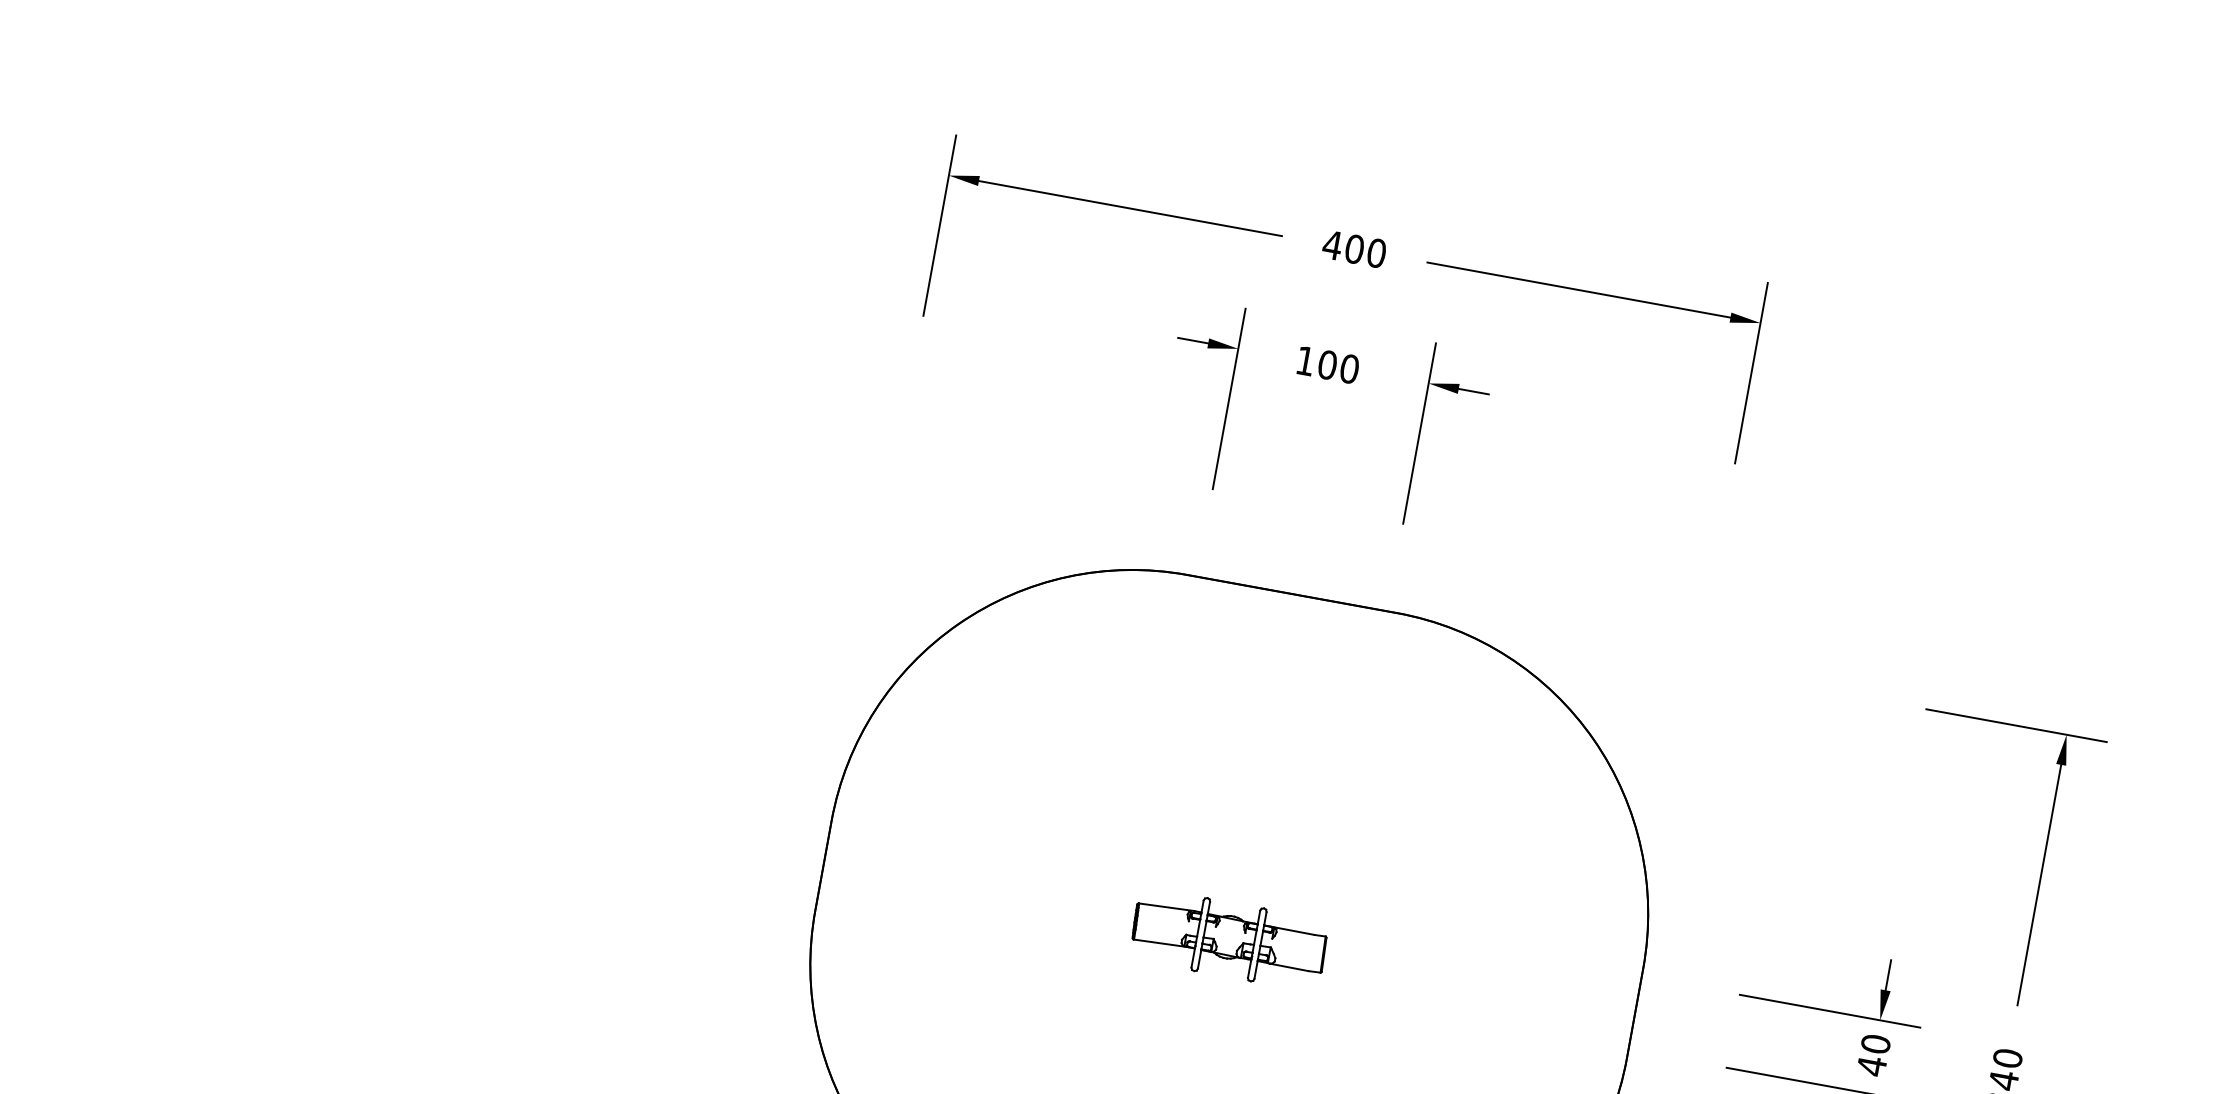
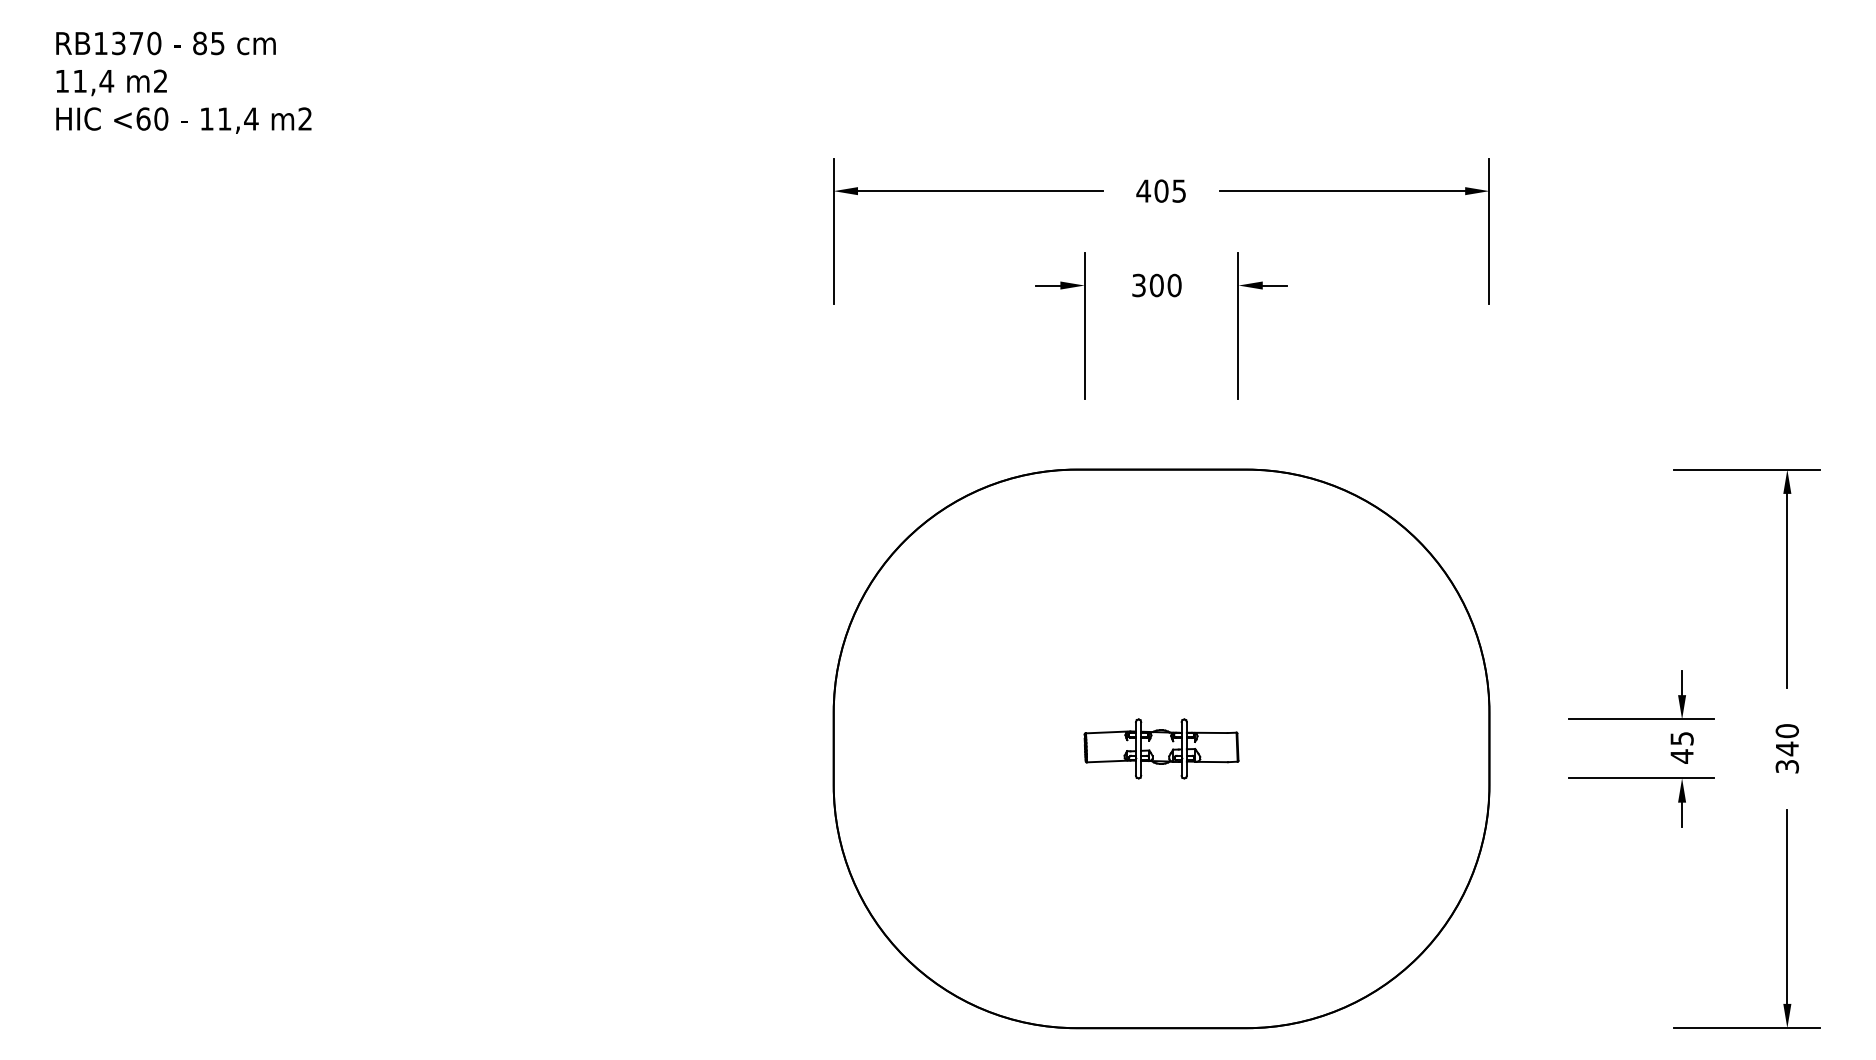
text: (1377, 252) -> (1179, 190), 400 -> 405
text: (1304, 360) -> (1138, 285), 100 -> 300
text: (1875, 1043) -> (1681, 738), 40 -> 45

